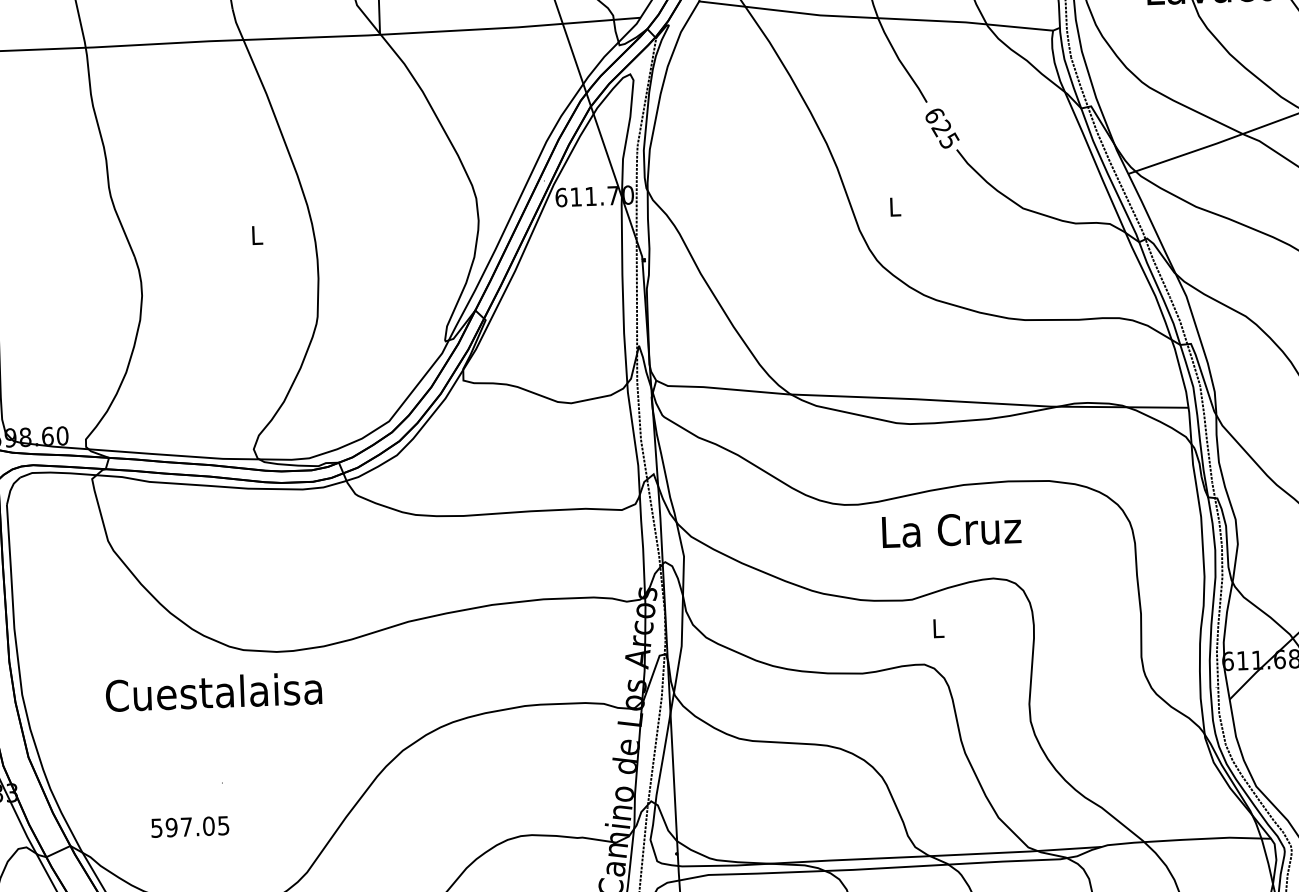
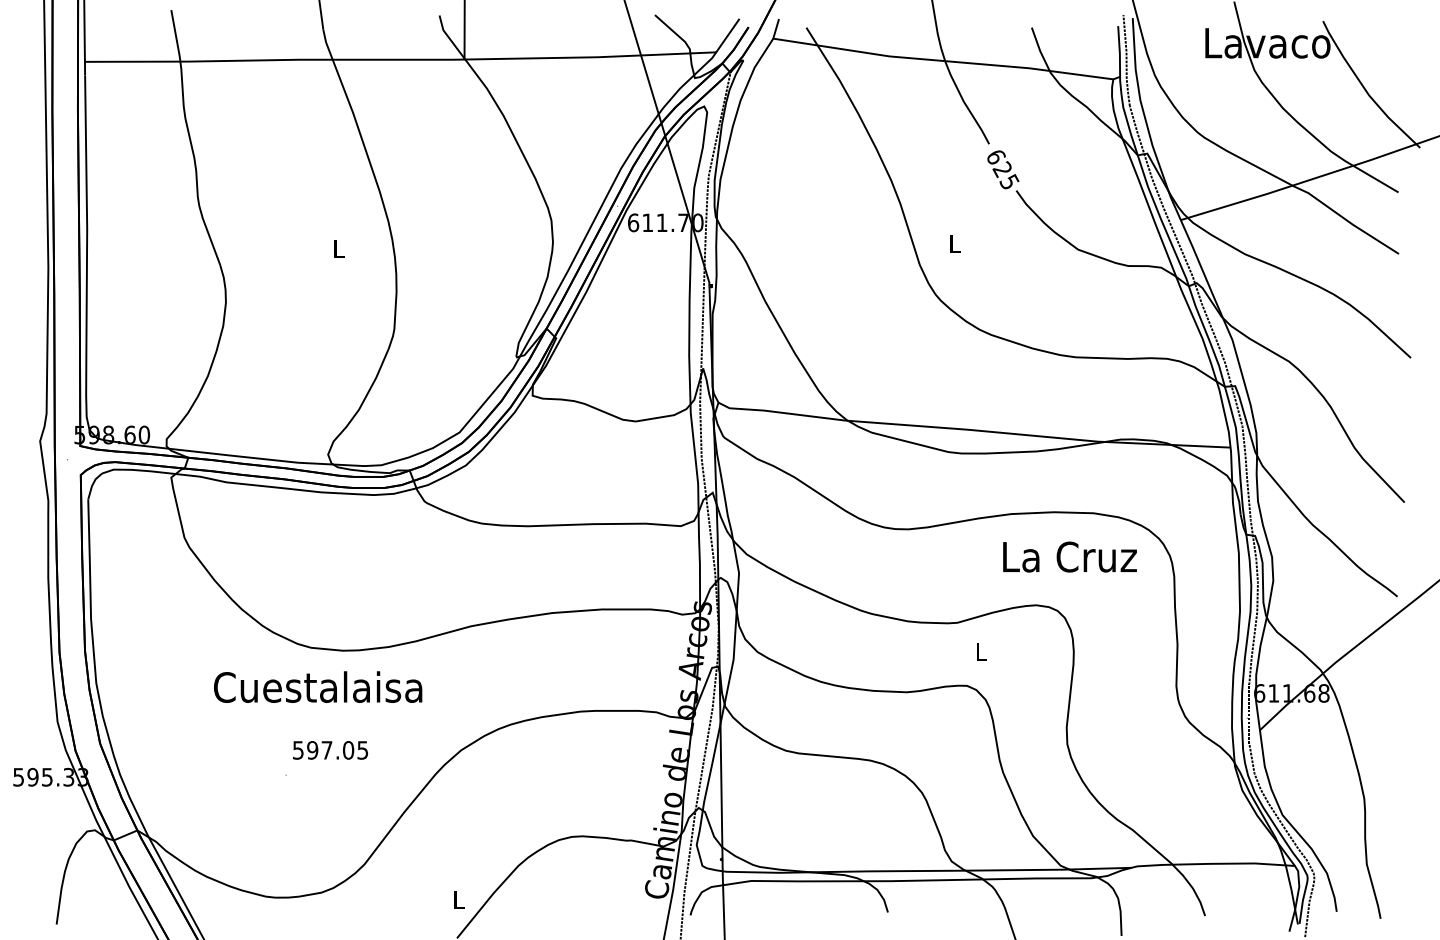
text: (951, 529) -> (1069, 556), moved
text: (214, 691) -> (318, 686), moved
text: (190, 827) -> (330, 750), moved

